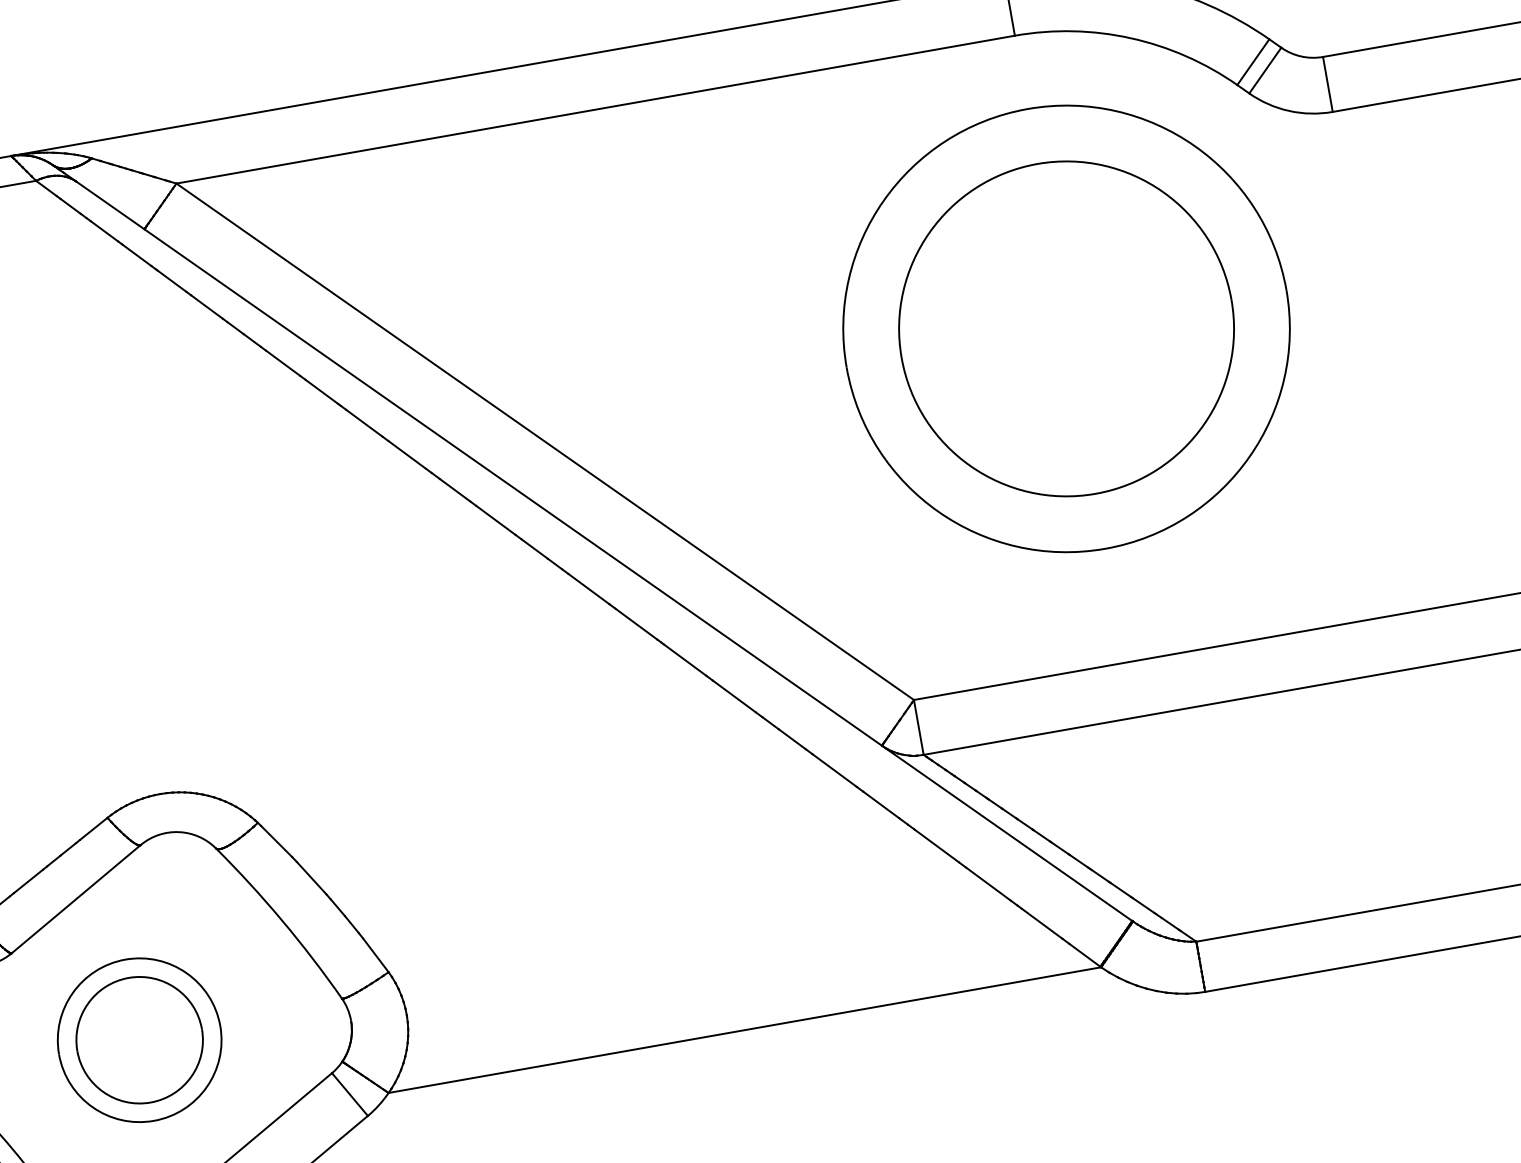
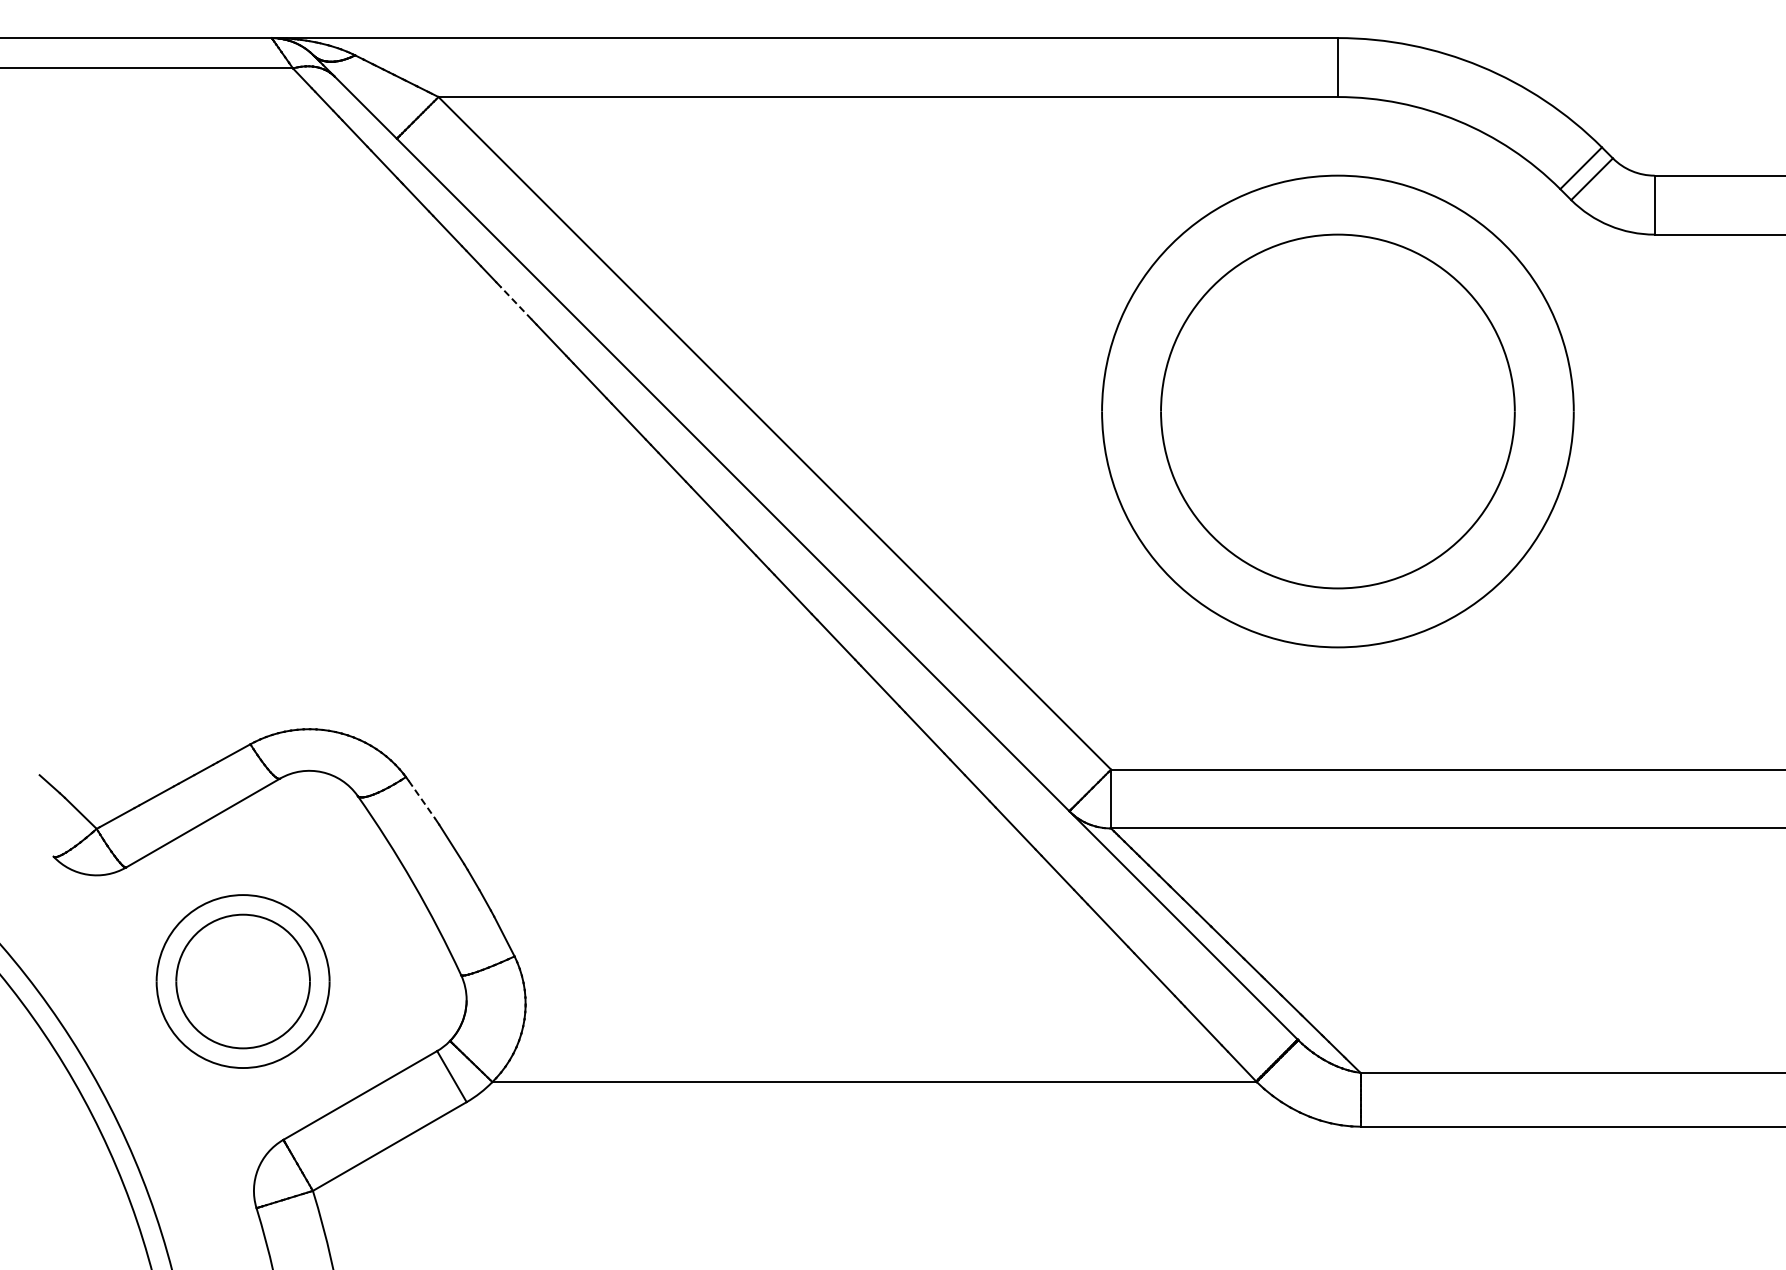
line: (283, 363) -> (516, 303), solid -> dashed
line: (277, 841) -> (422, 800), solid -> dashed

